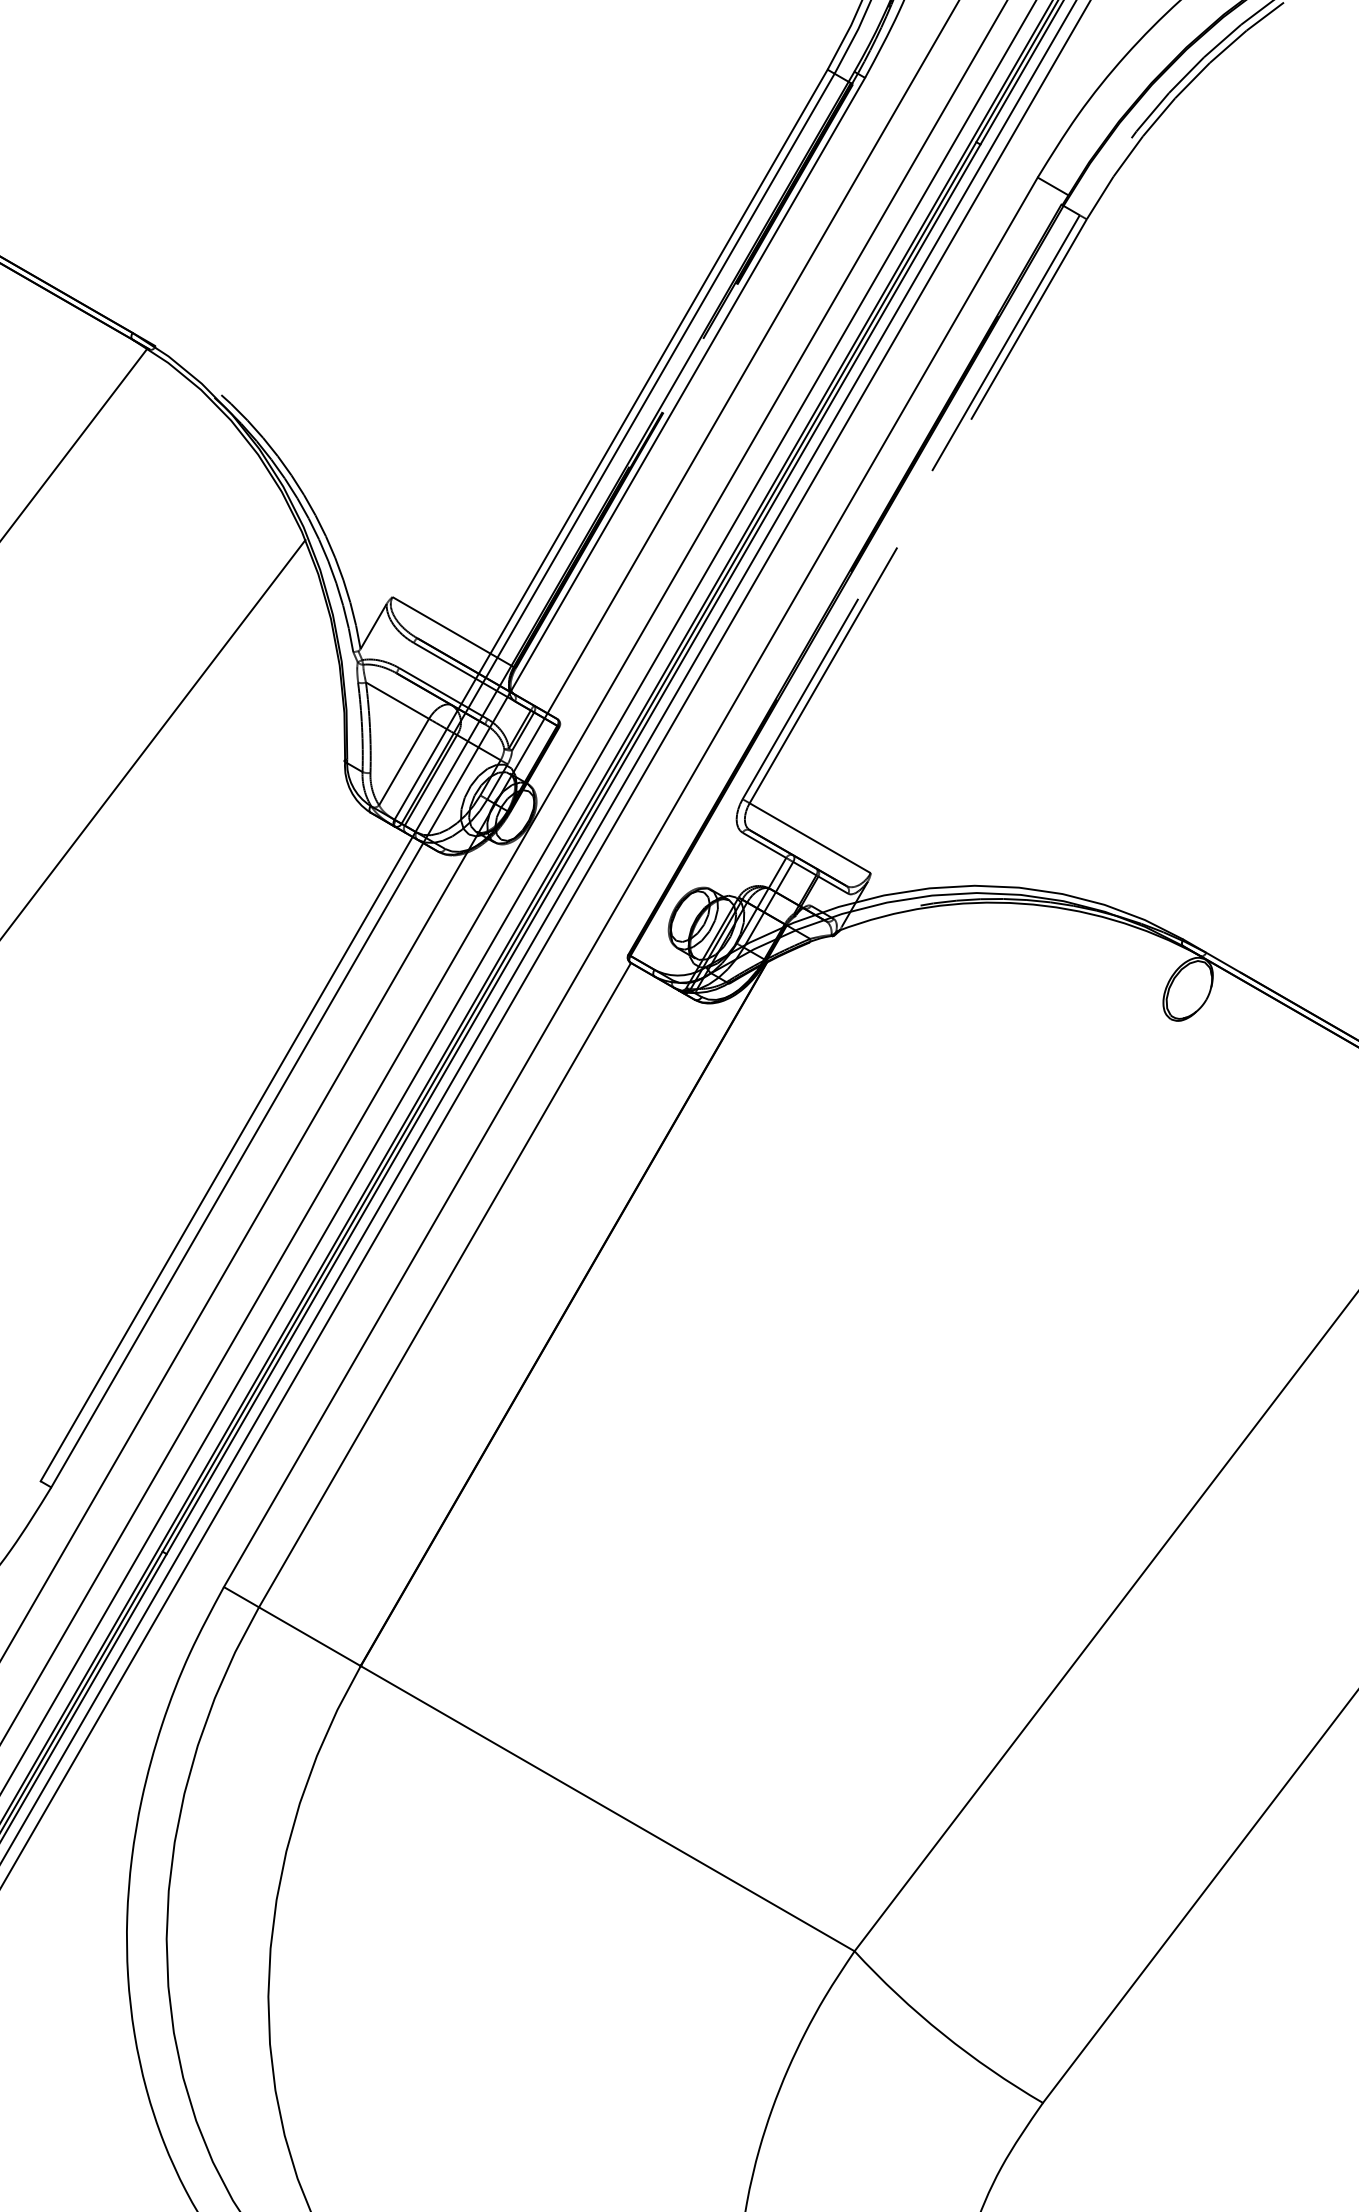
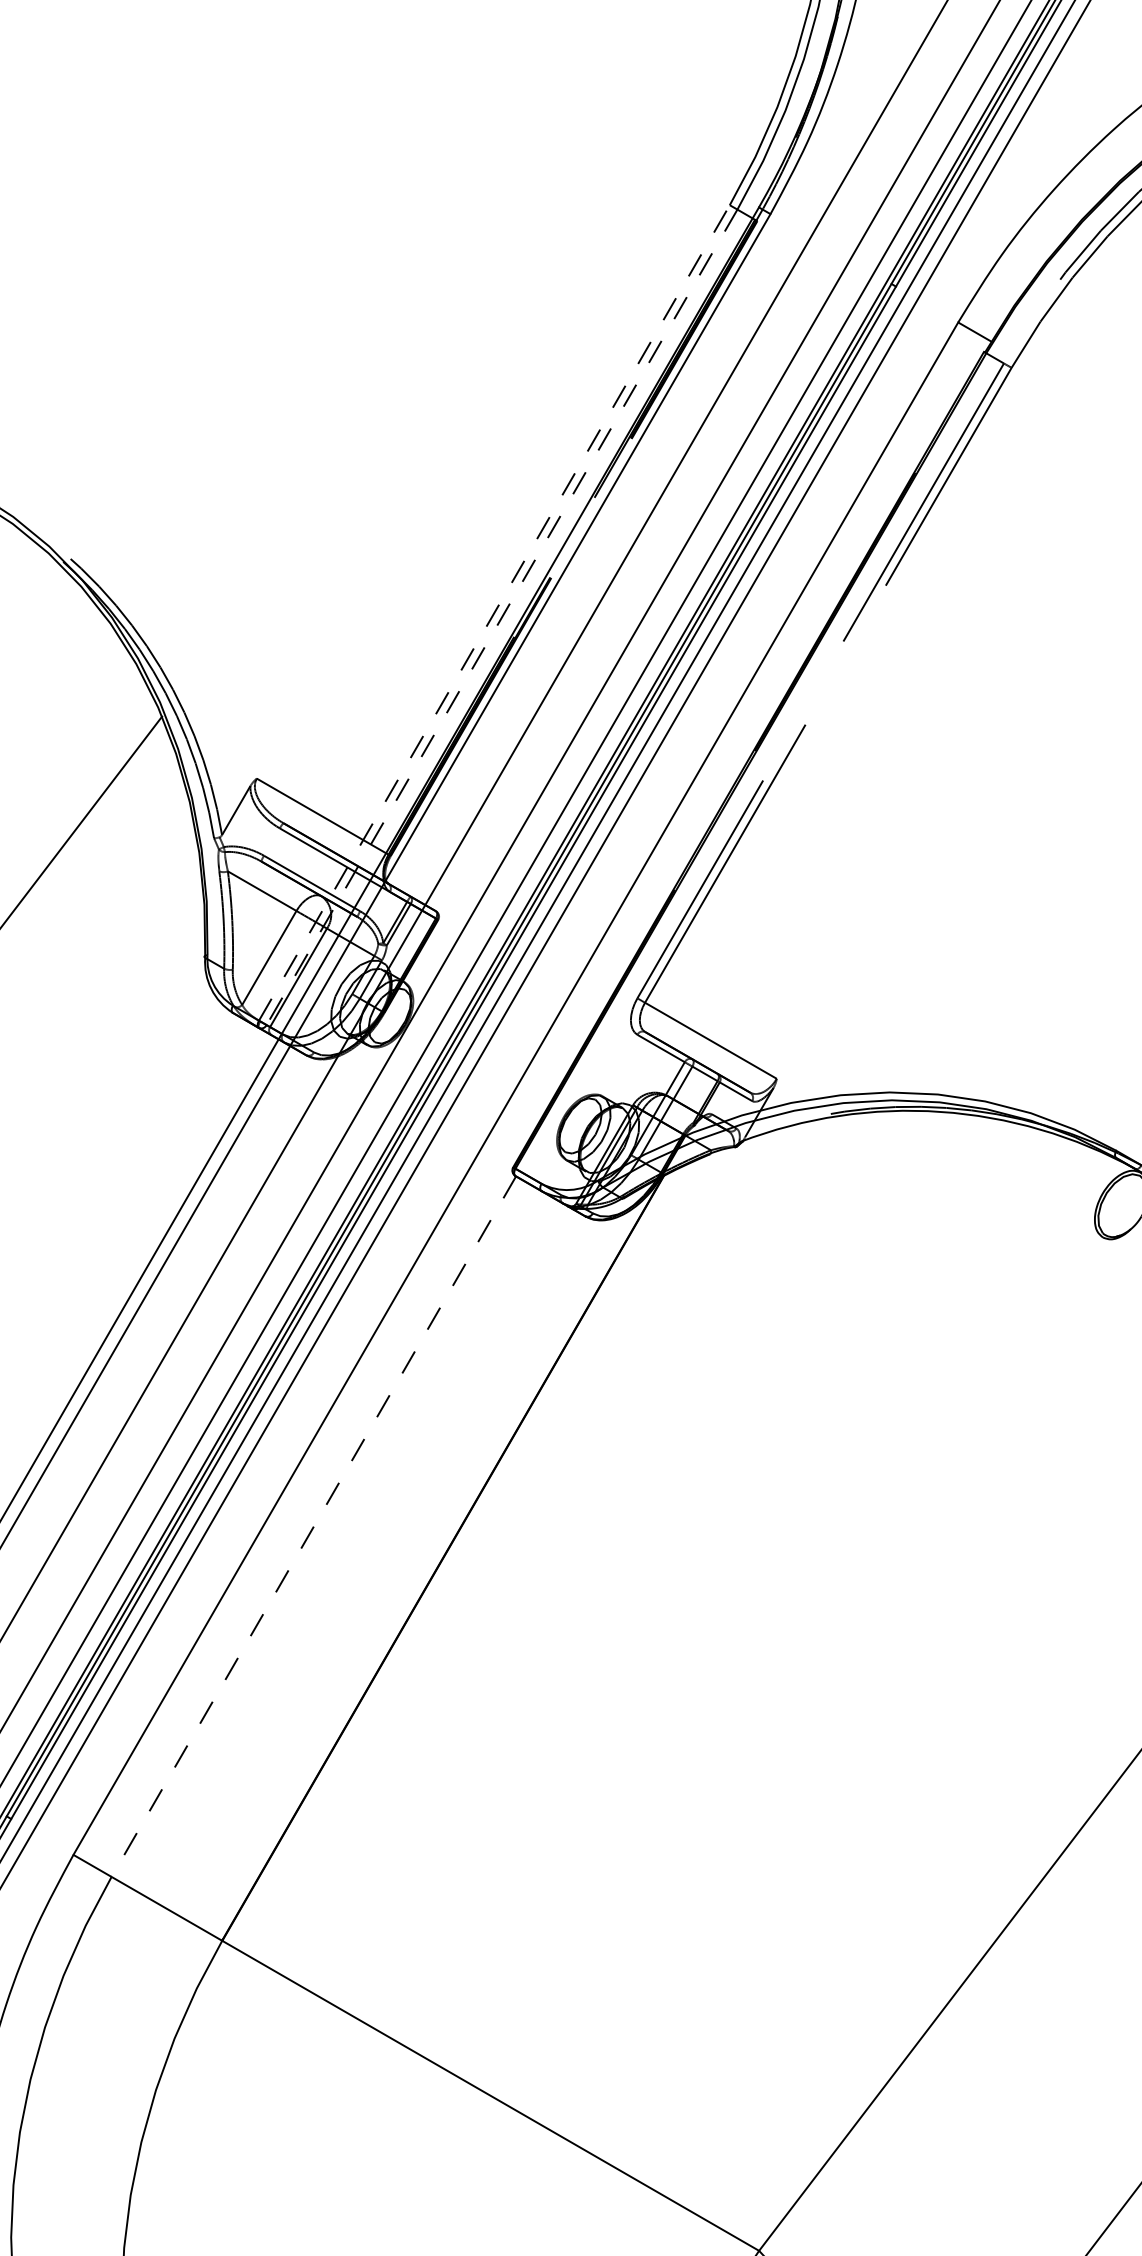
line: (611, 444) -> (494, 612), solid -> dashed
line: (617, 449) -> (501, 618), solid -> dashed
line: (444, 1285) -> (313, 1527), solid -> dashed

